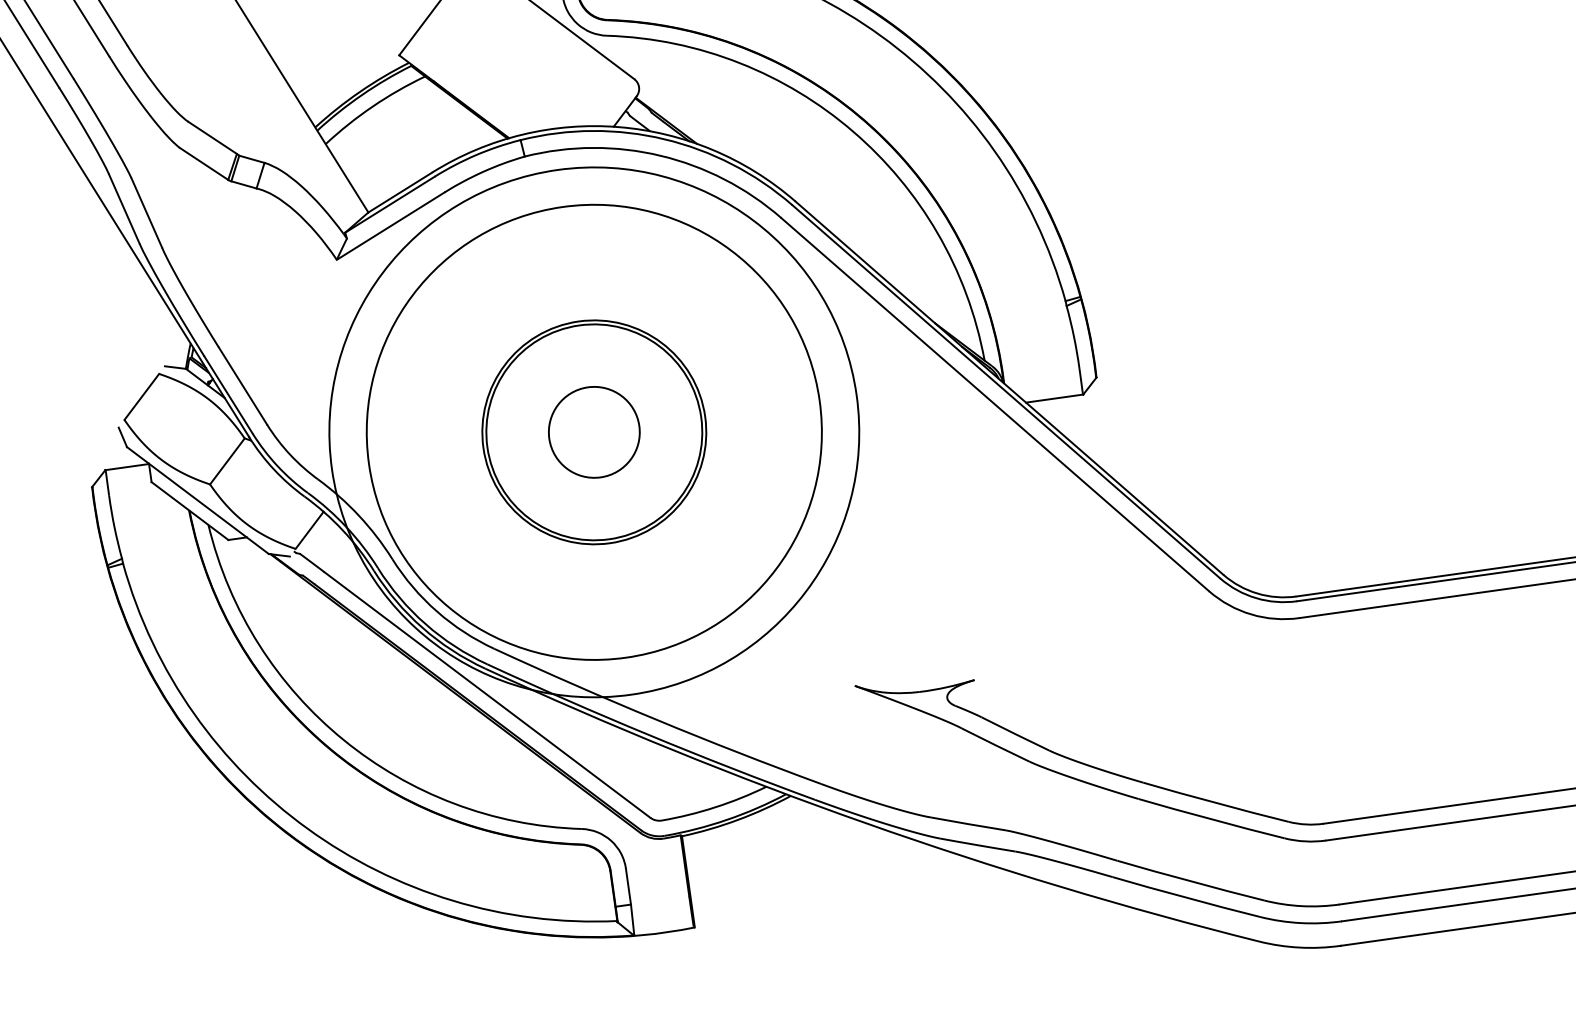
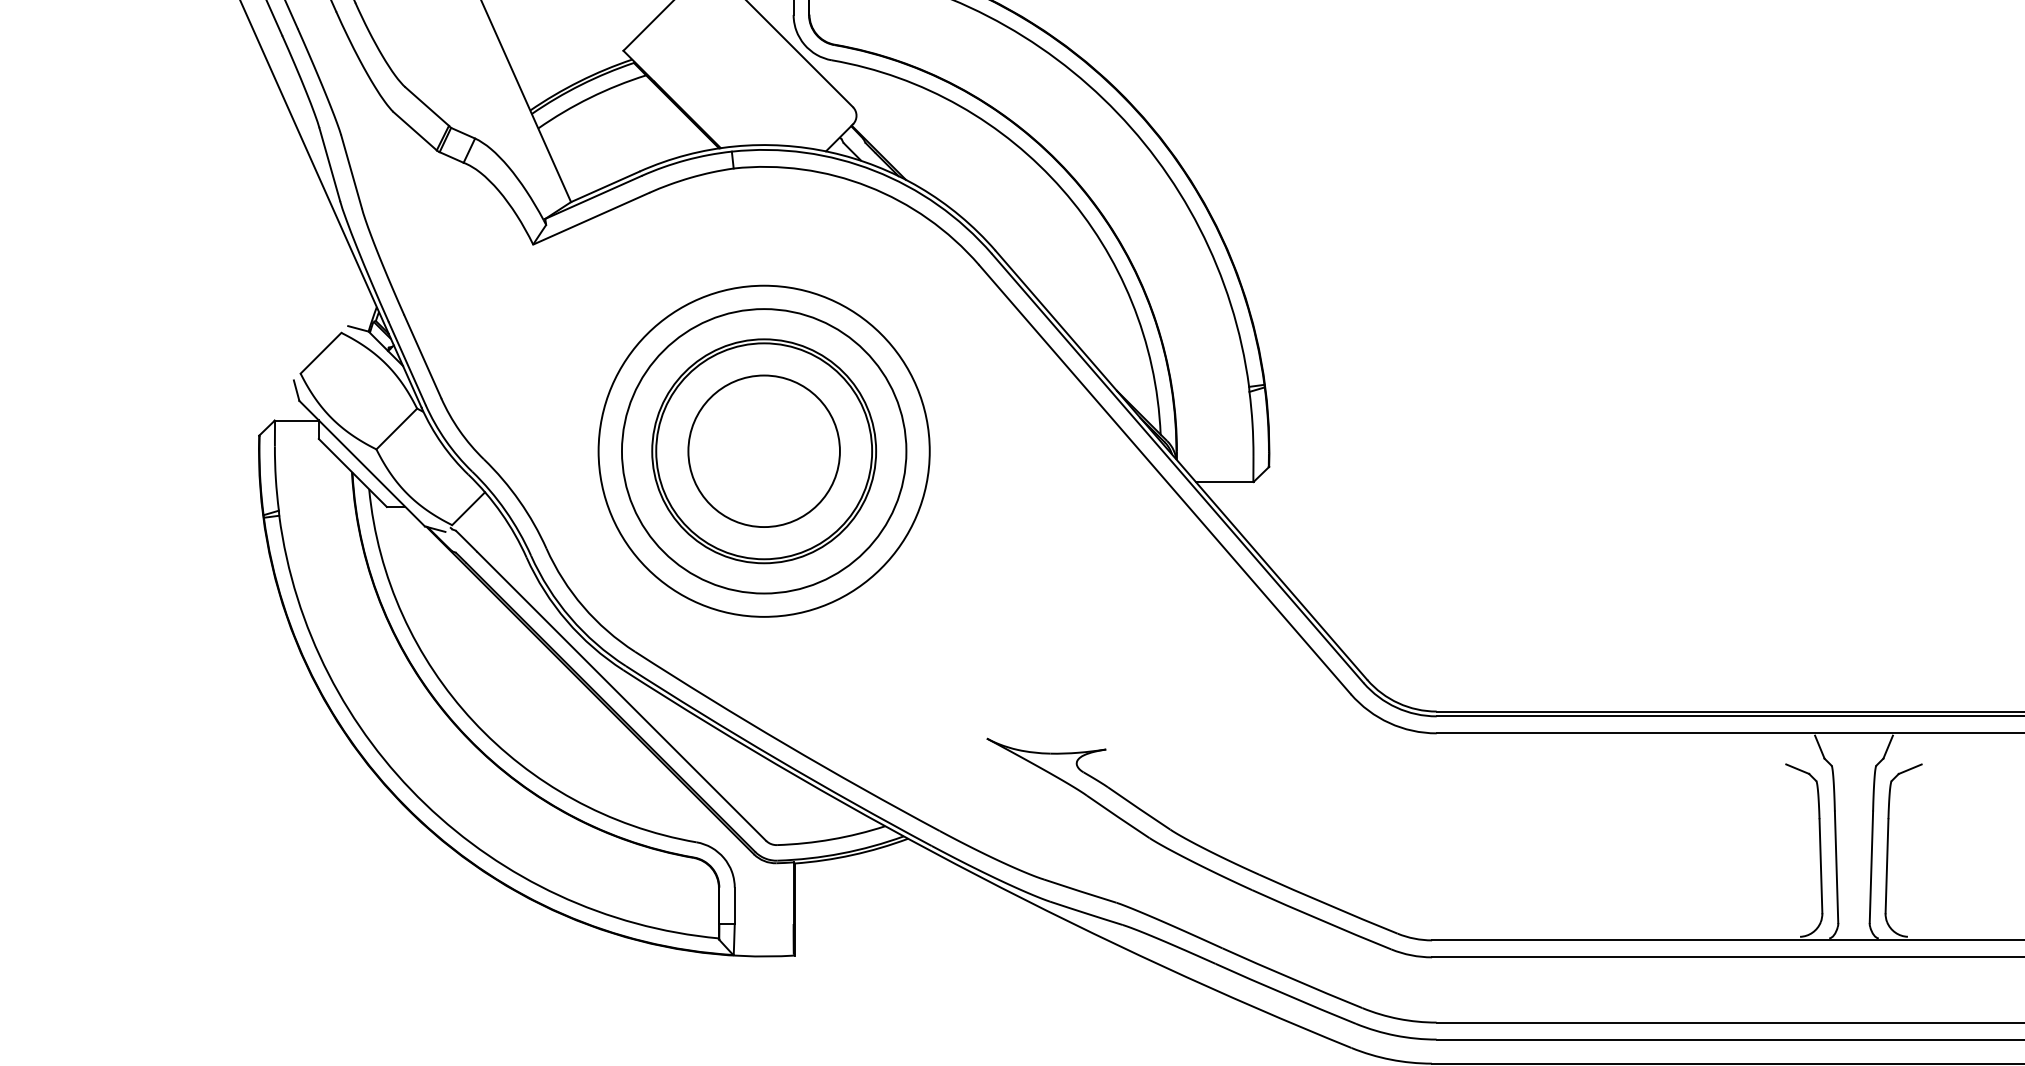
circle: (593, 431) -> (763, 450), size x0.62
circle: (593, 432) -> (763, 451), size x0.62
circle: (593, 432) -> (763, 451), size x1.67

